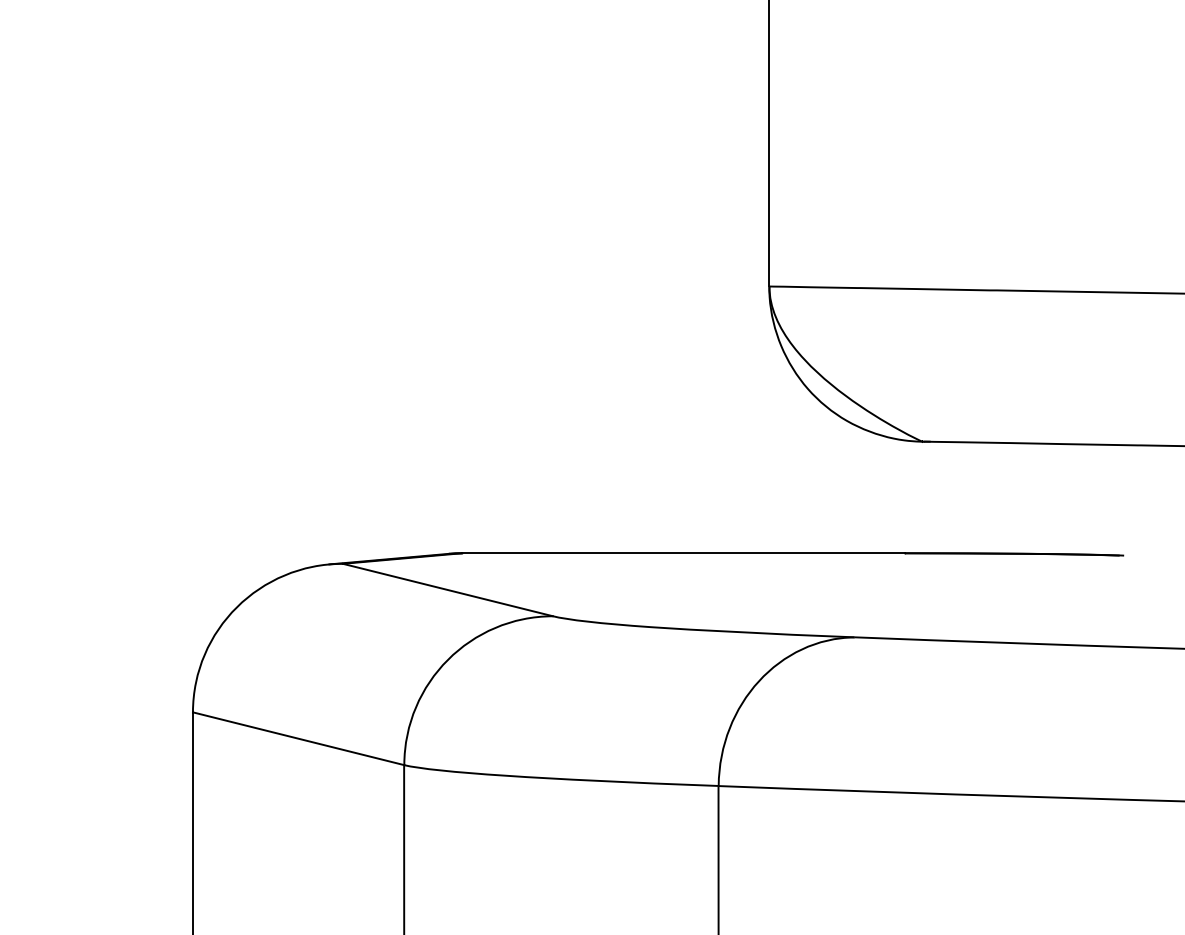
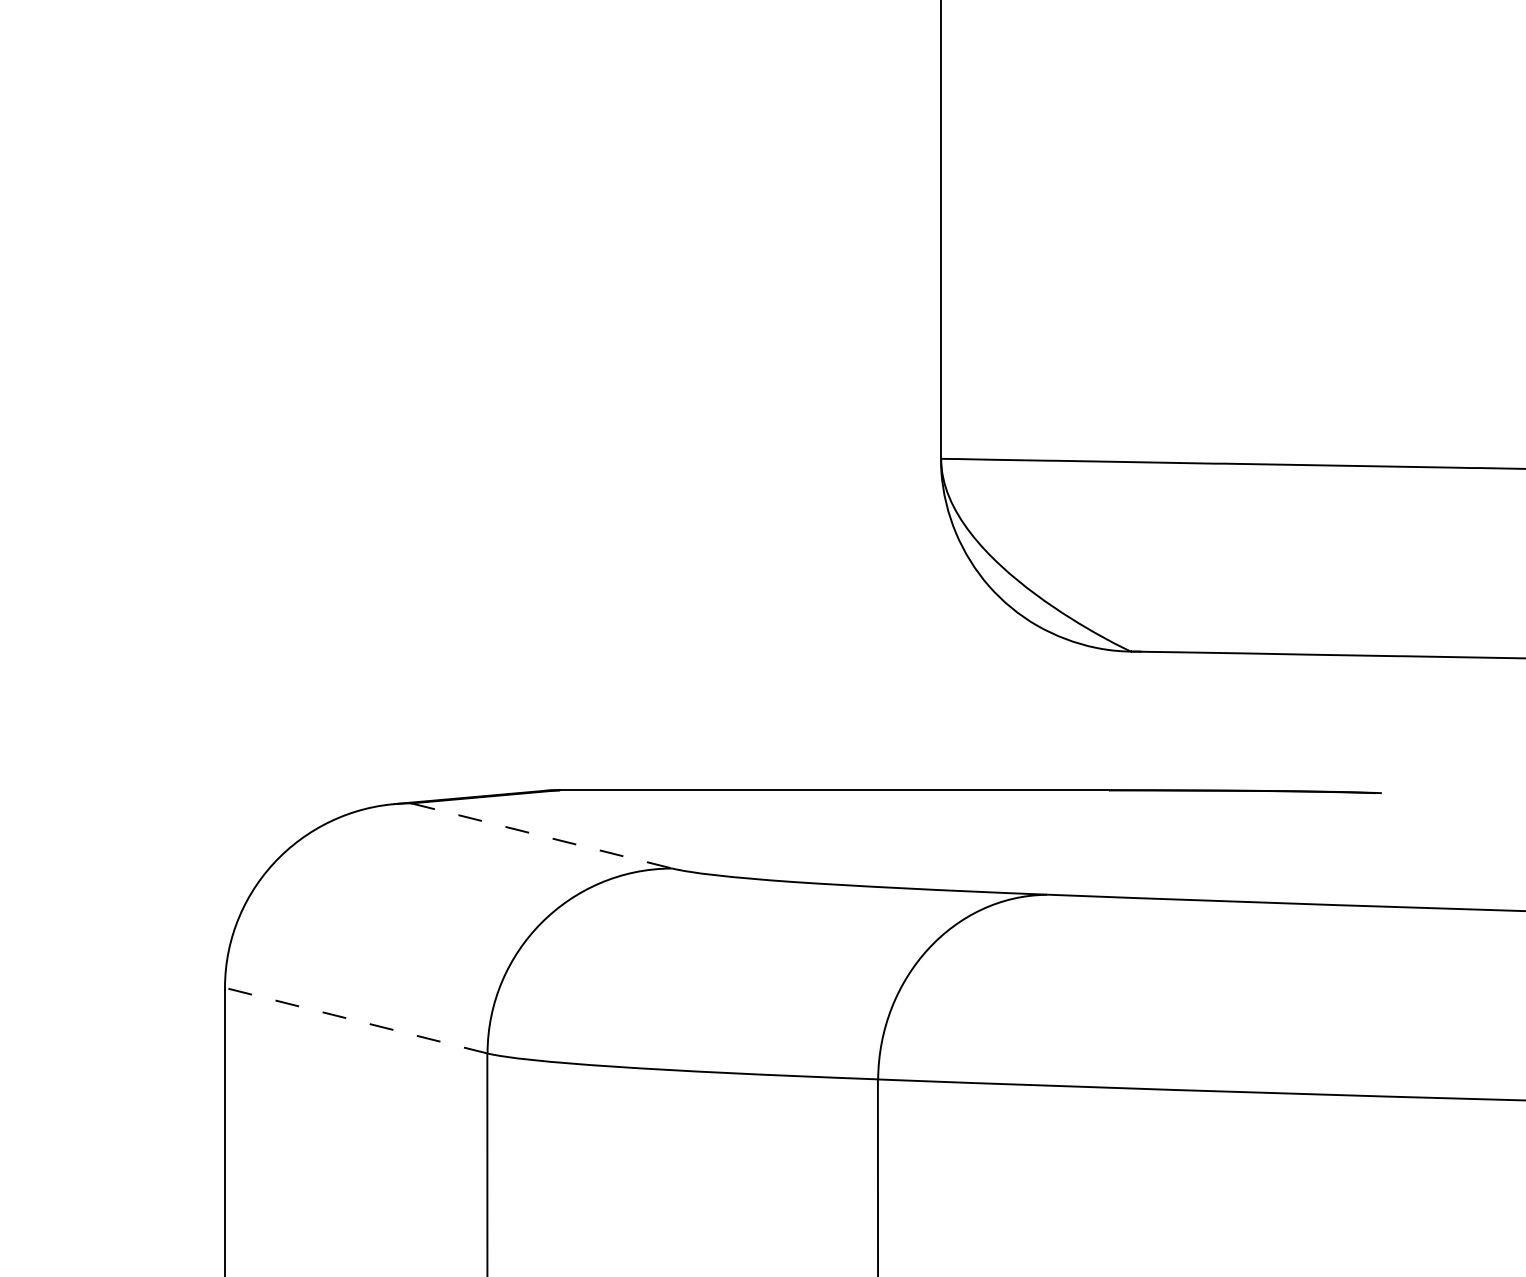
line: (448, 590) -> (542, 836), solid -> dashed
line: (298, 738) -> (355, 1020), solid -> dashed

